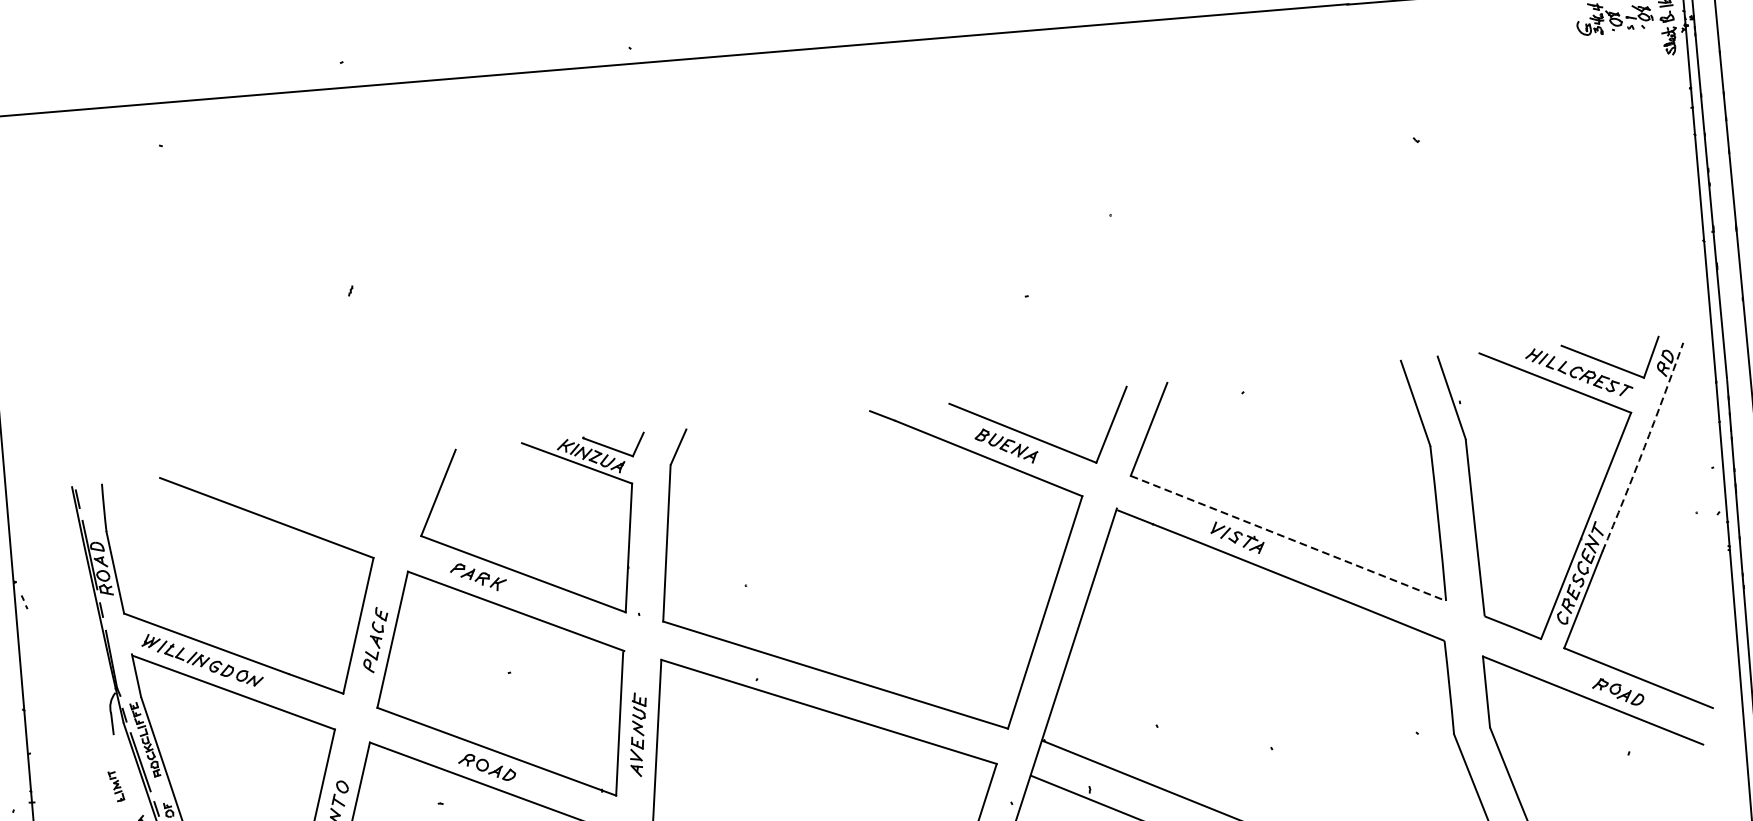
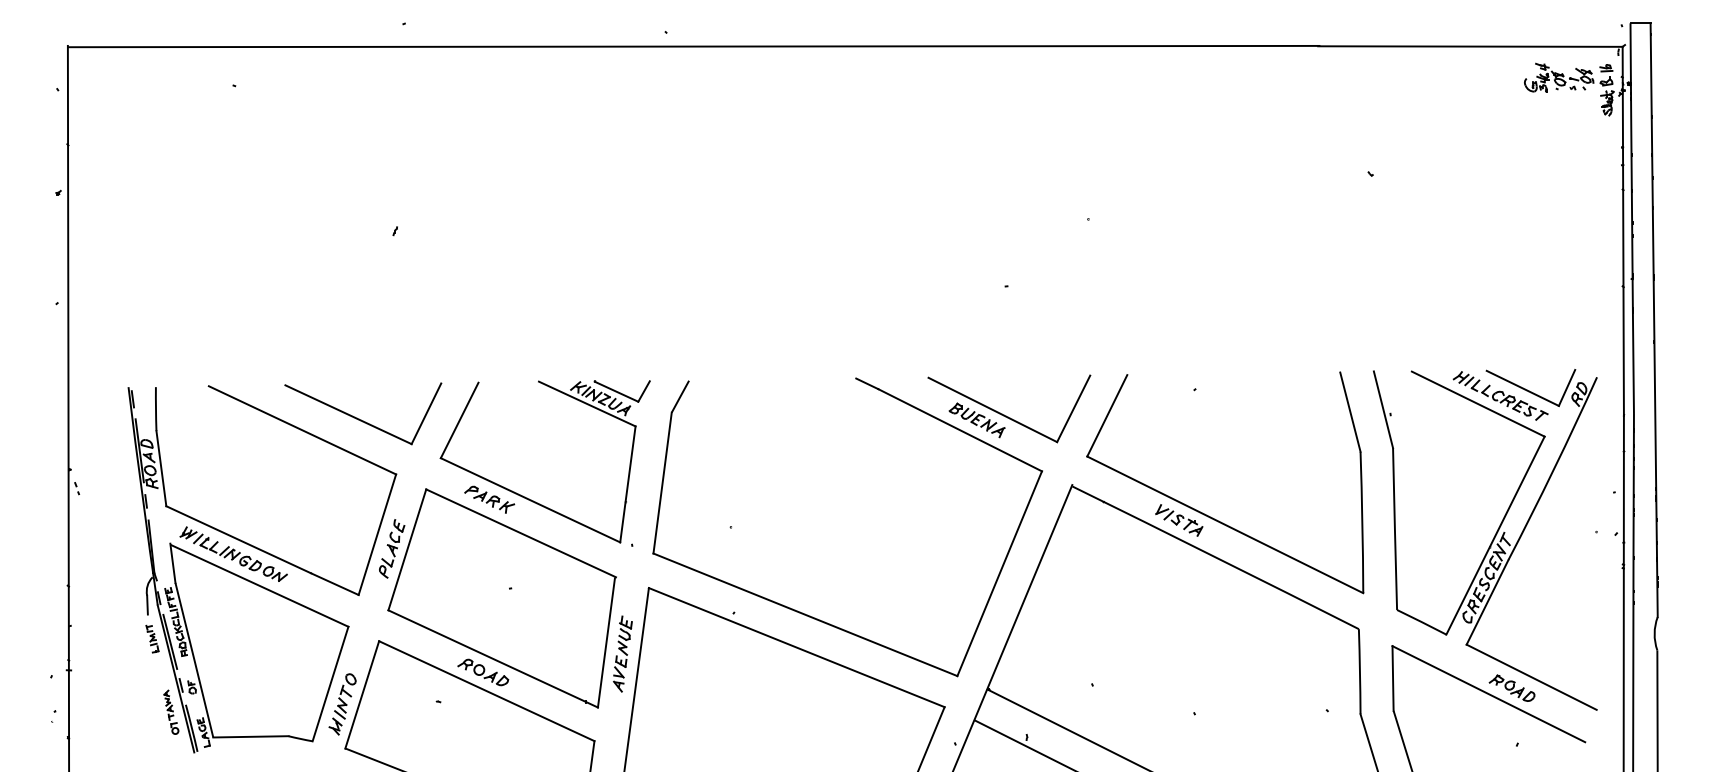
arc: (1644, 447) -> (1554, 469), dashed -> solid
part: (330, 500) -> (361, 419), added
line: (1288, 538) -> (1225, 524), dashed -> solid
part: (116, 785) -> (152, 638), moved

